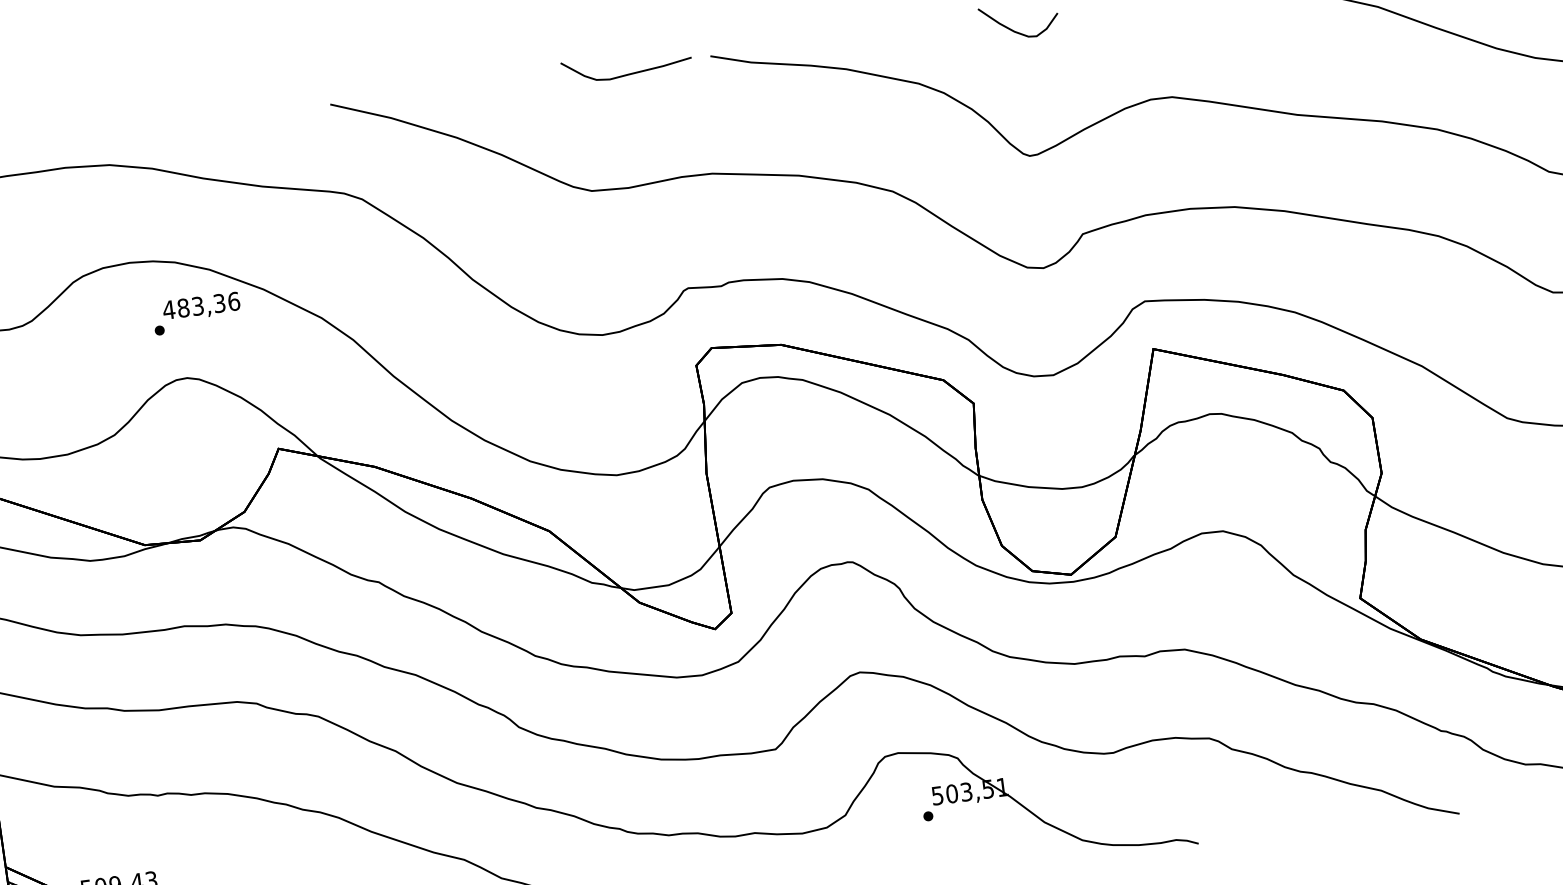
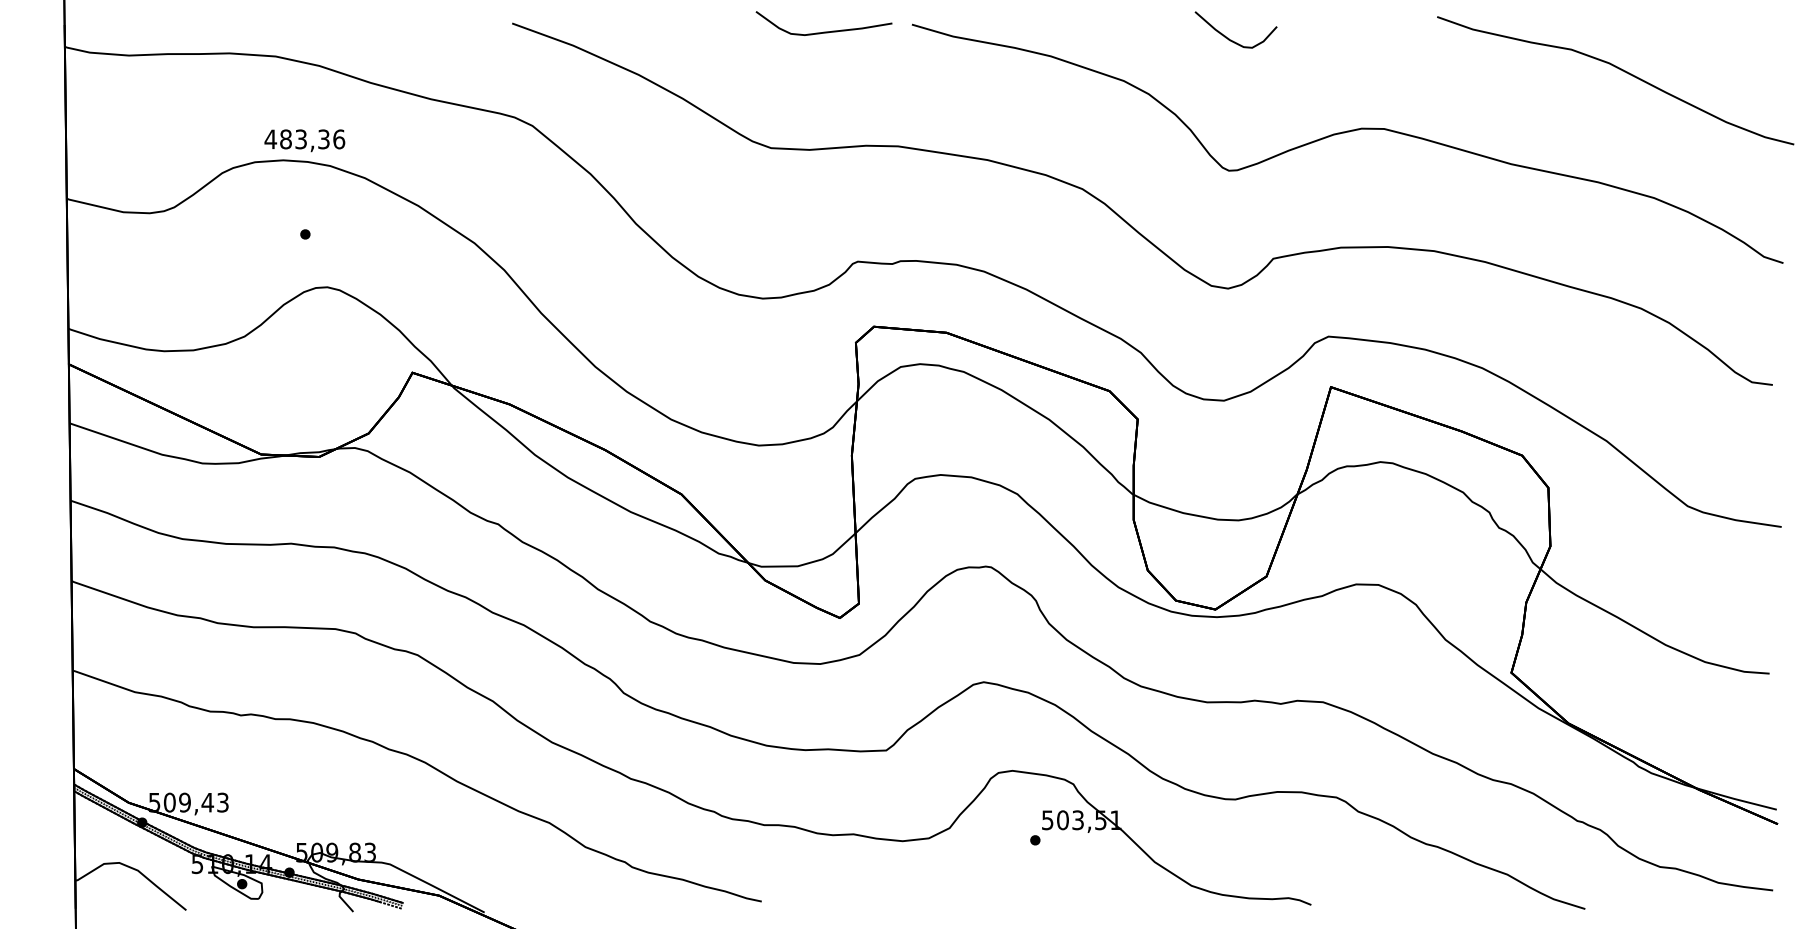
text: (201, 306) -> (304, 140), moved

